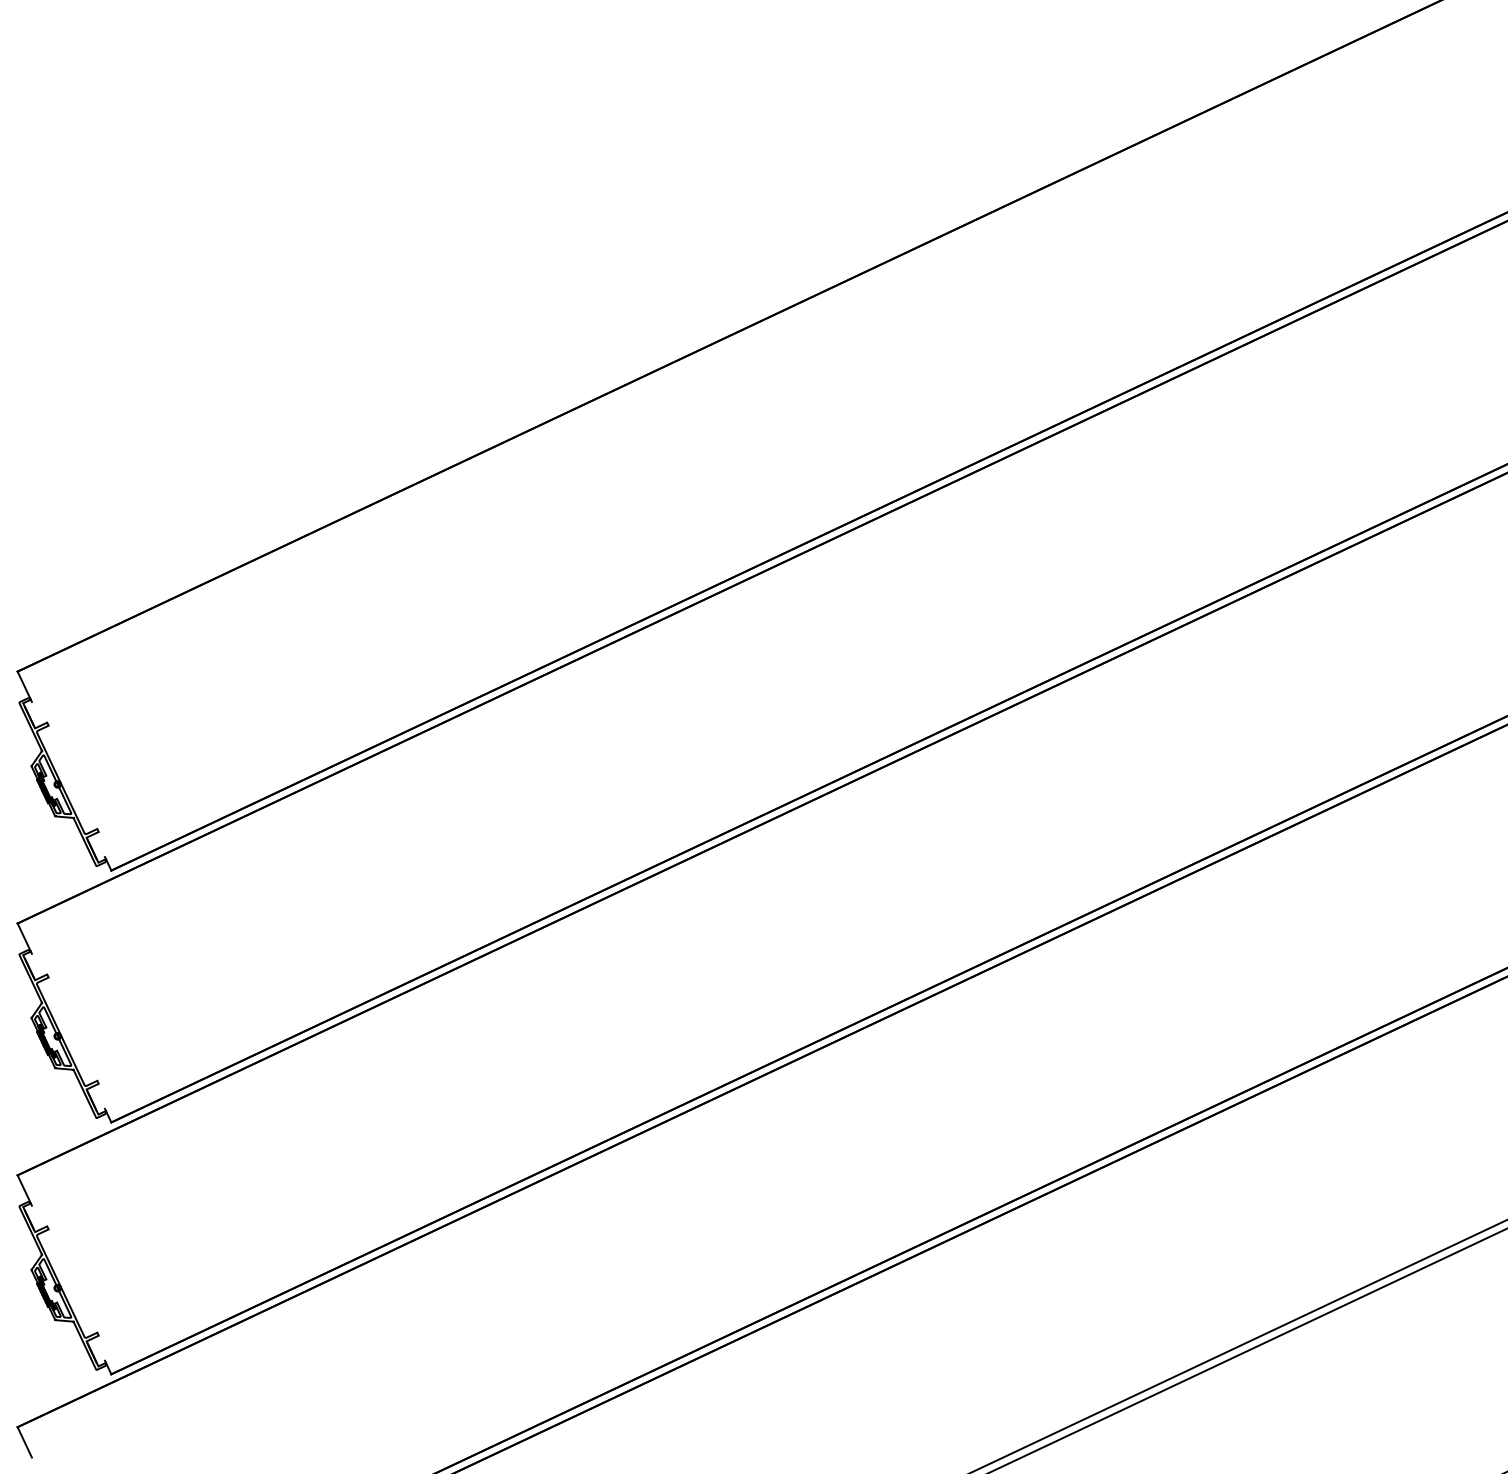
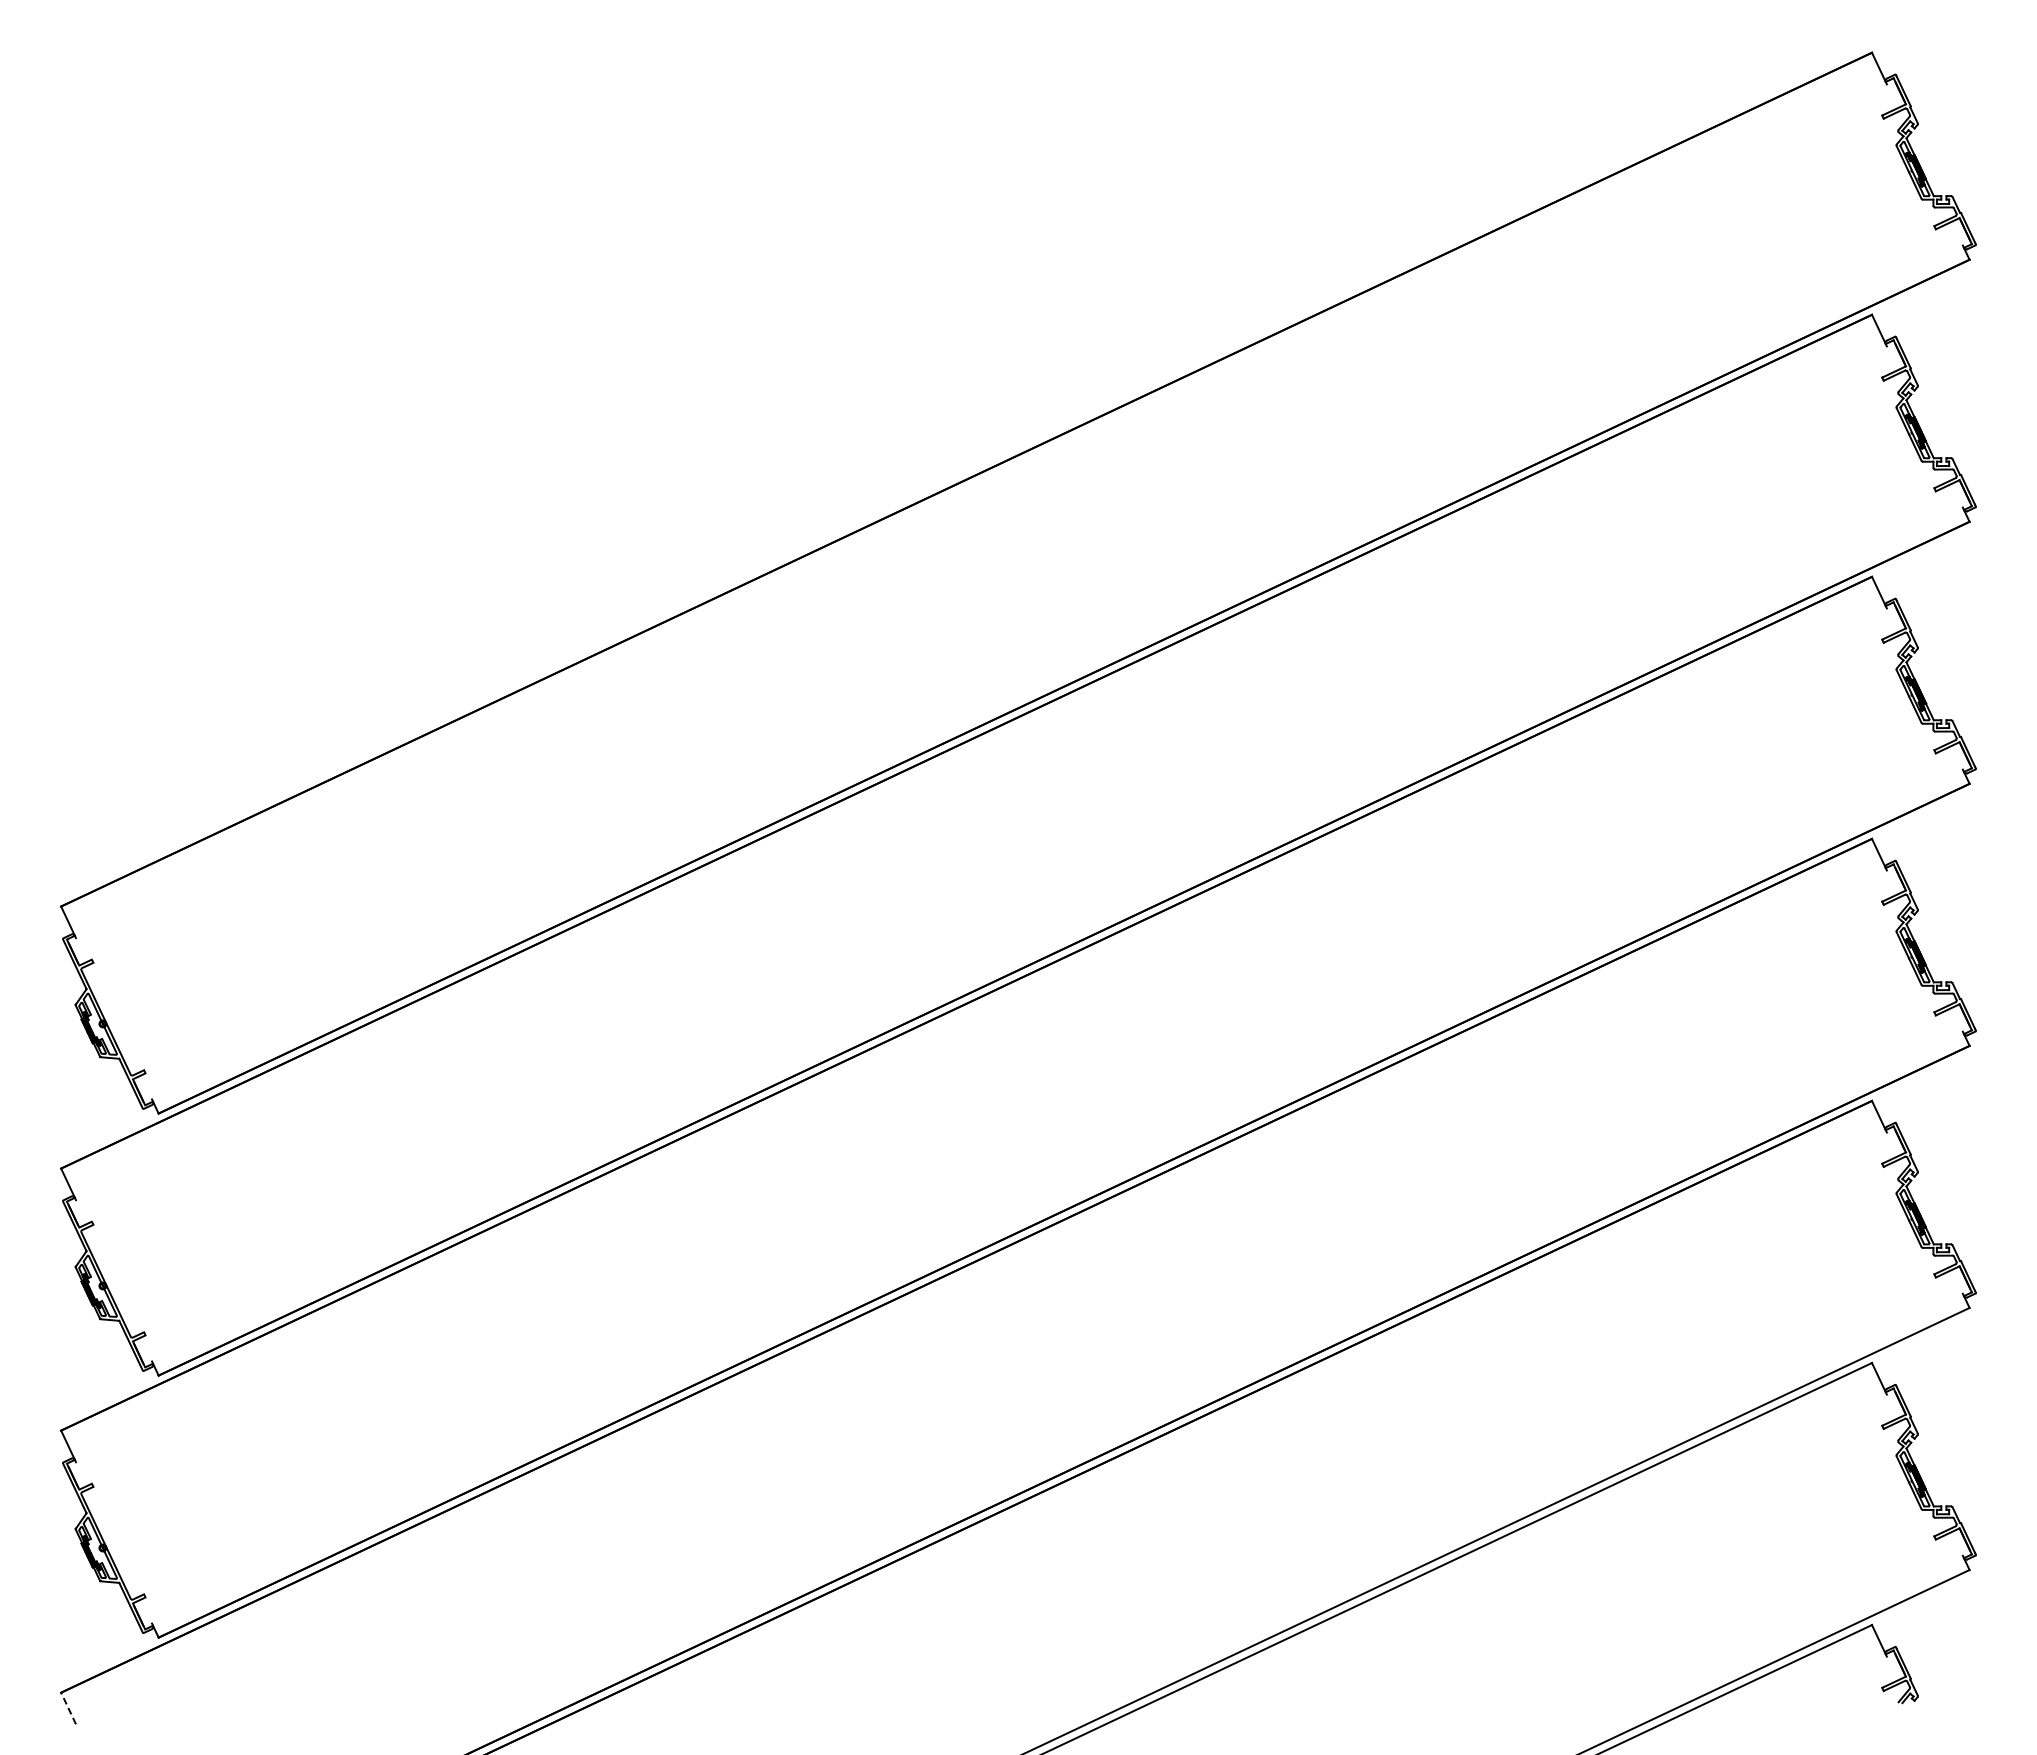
line: (24, 1442) -> (68, 1708), solid -> dashed

